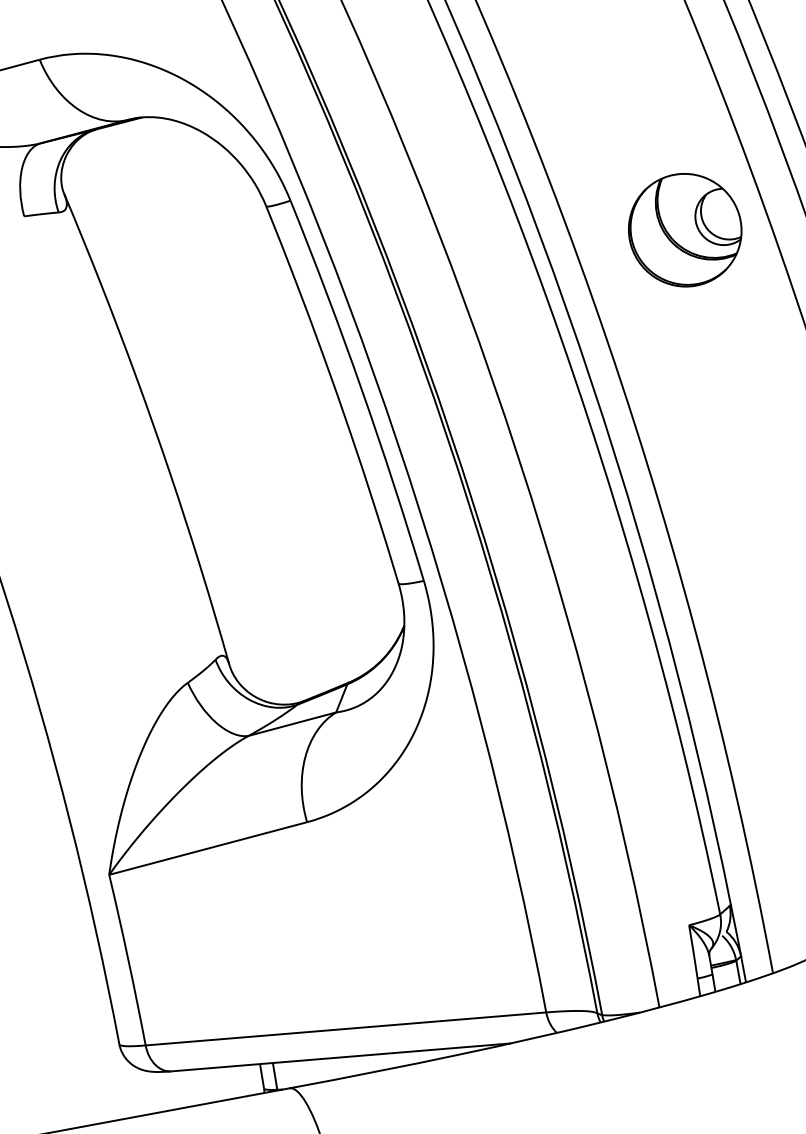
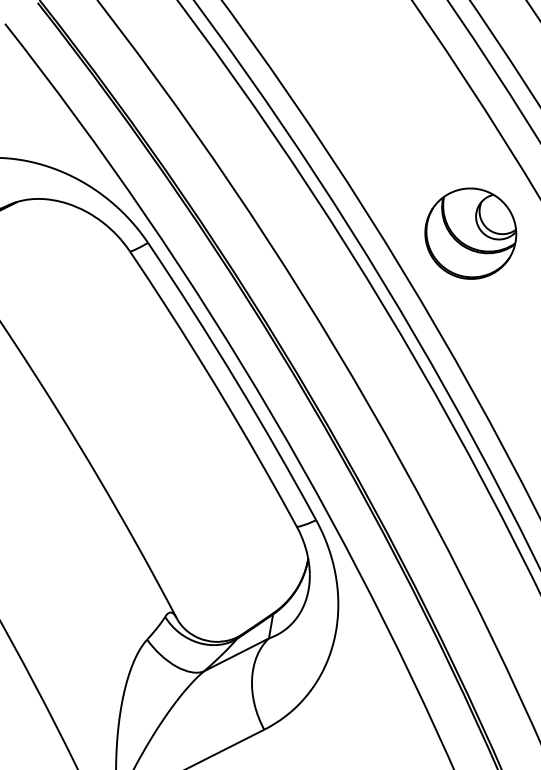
part: (685, 230) -> (471, 233), moved

